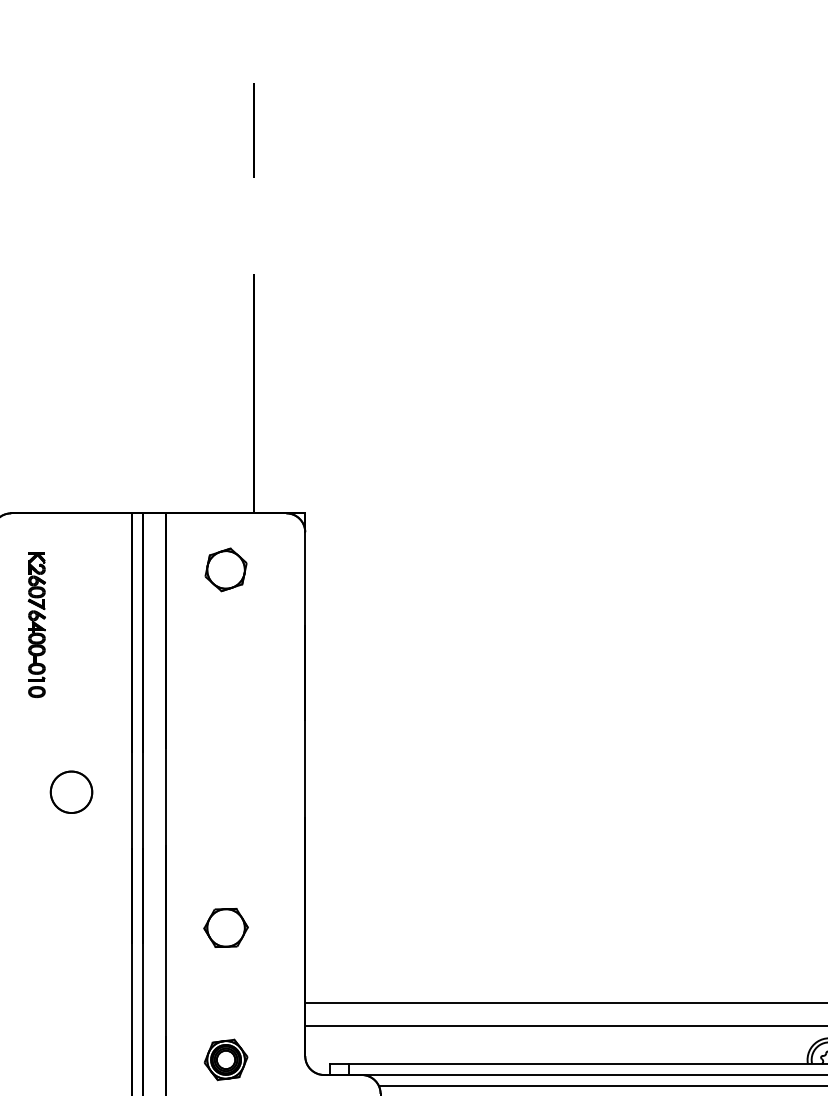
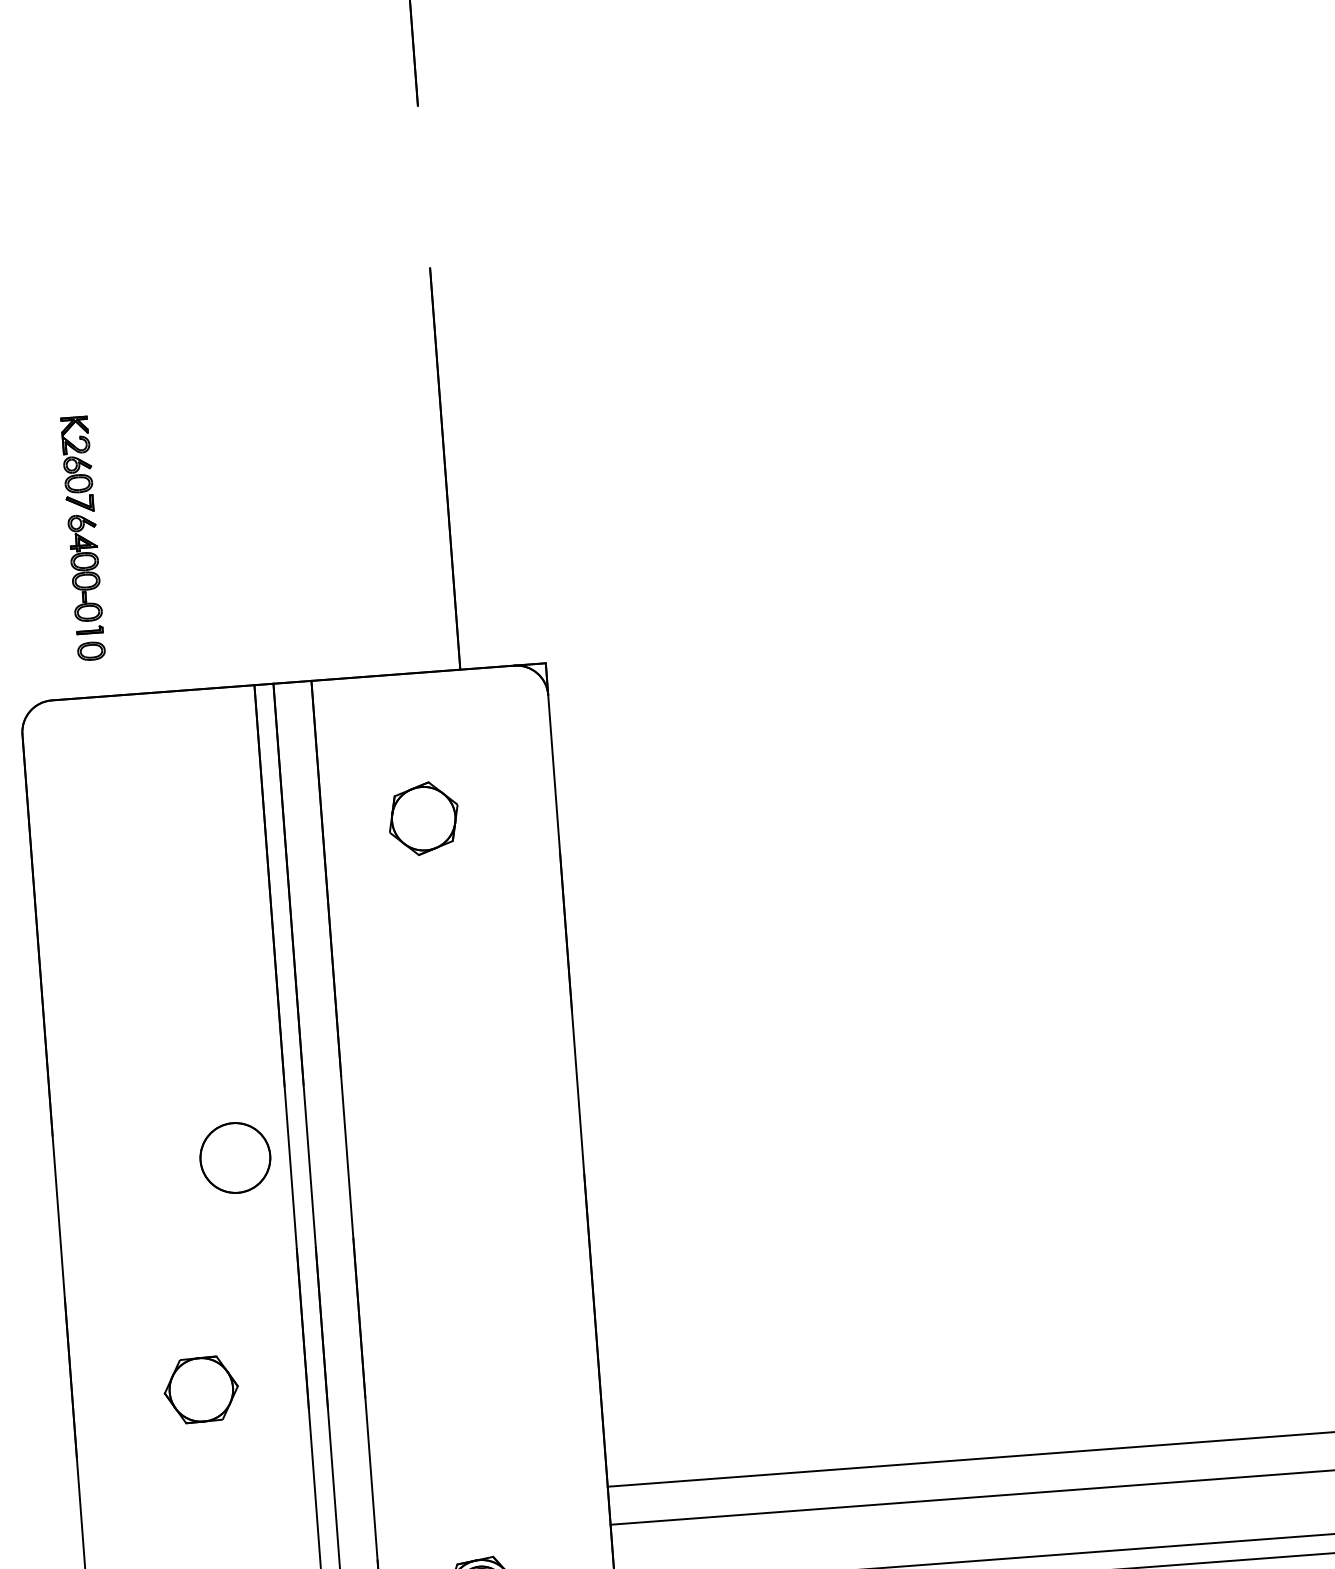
part: (225, 569) -> (422, 818), moved
part: (36, 625) -> (82, 539), moved
part: (71, 791) -> (235, 1156), moved
part: (225, 927) -> (200, 1389), moved

